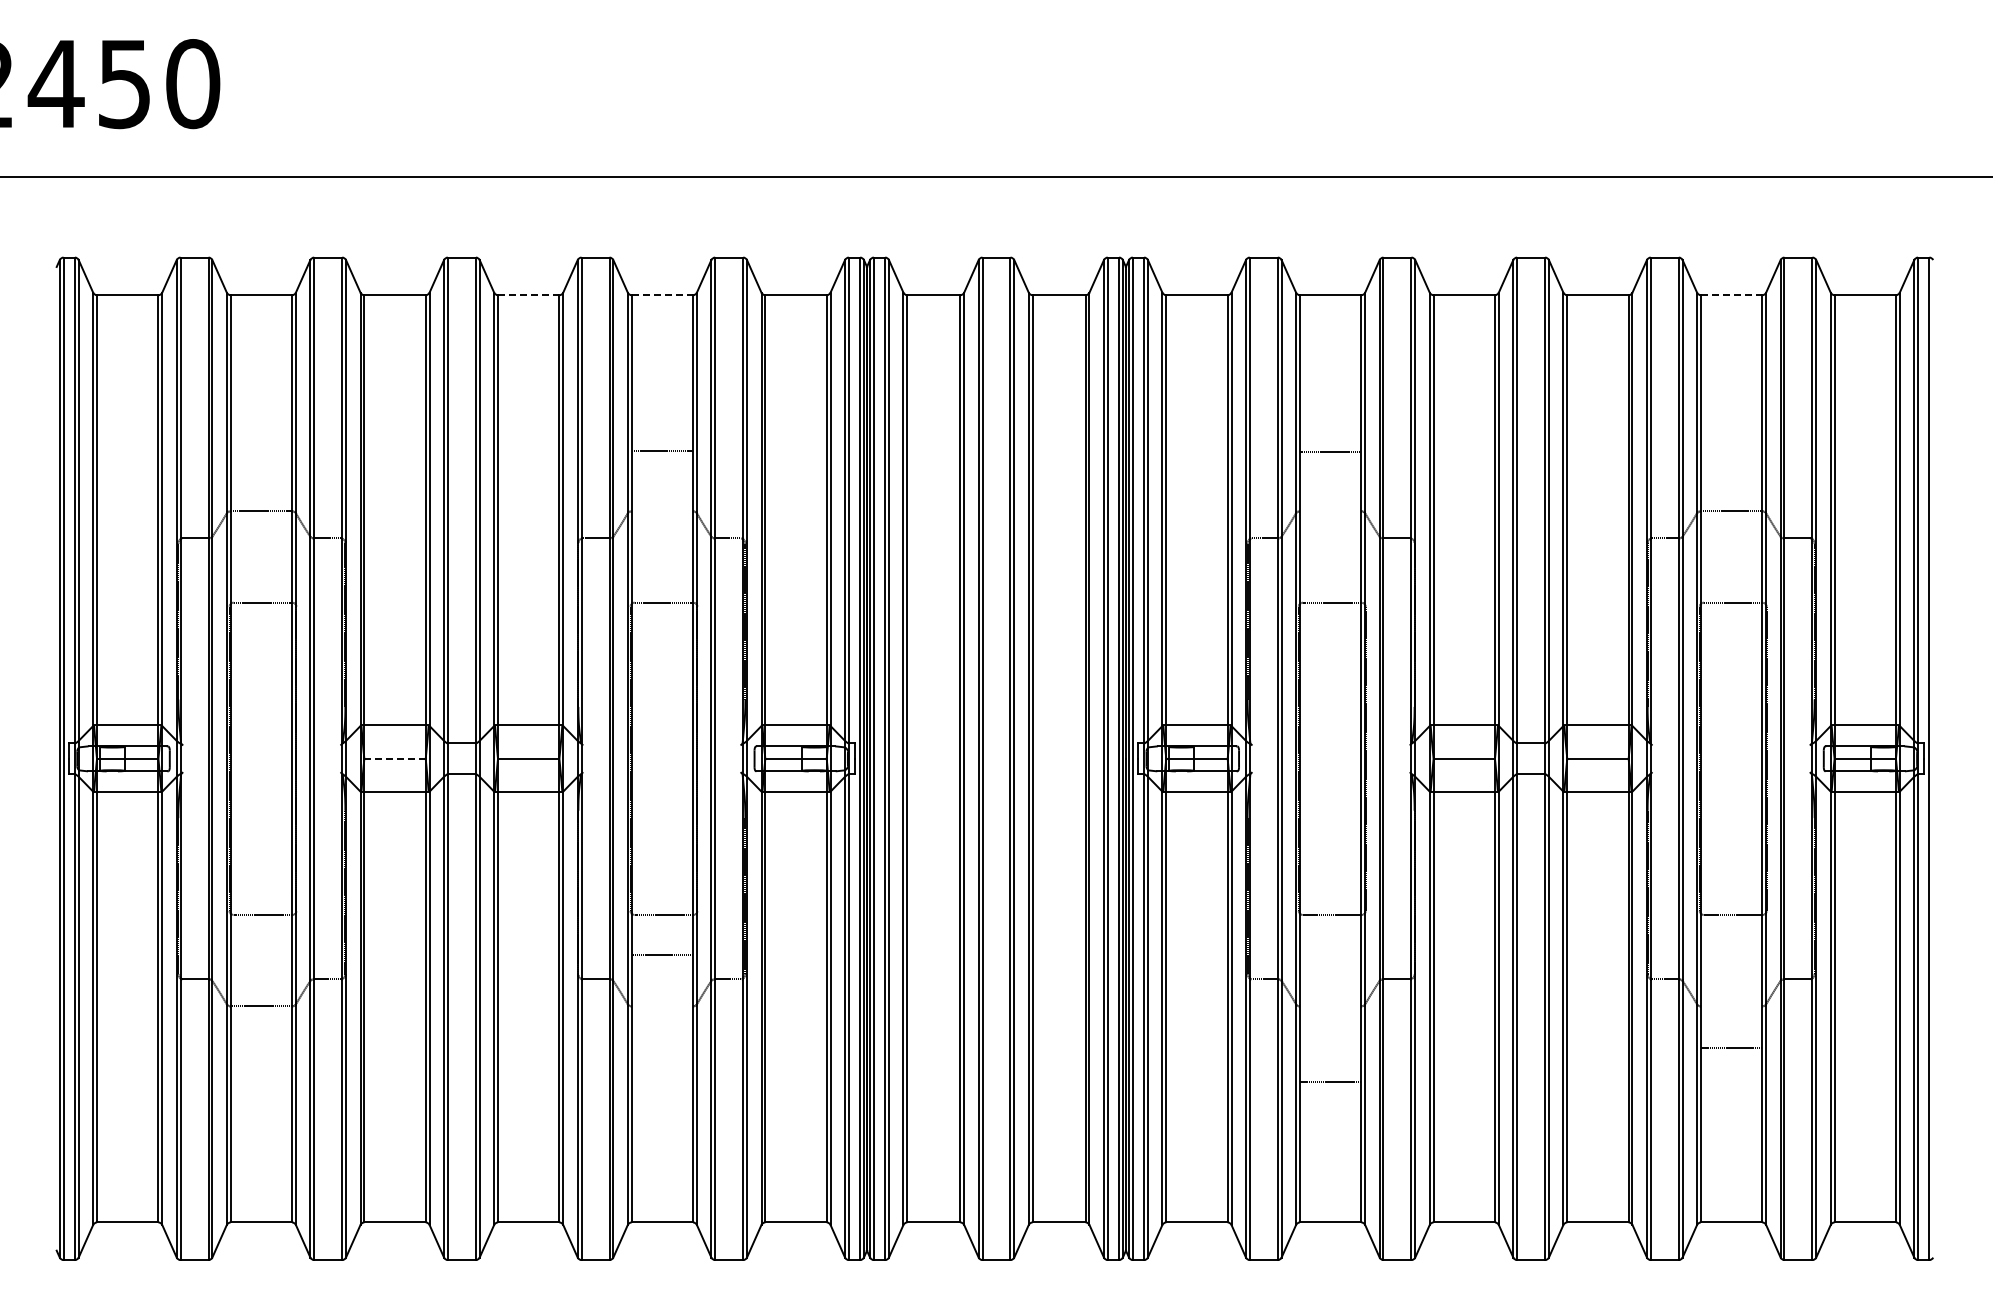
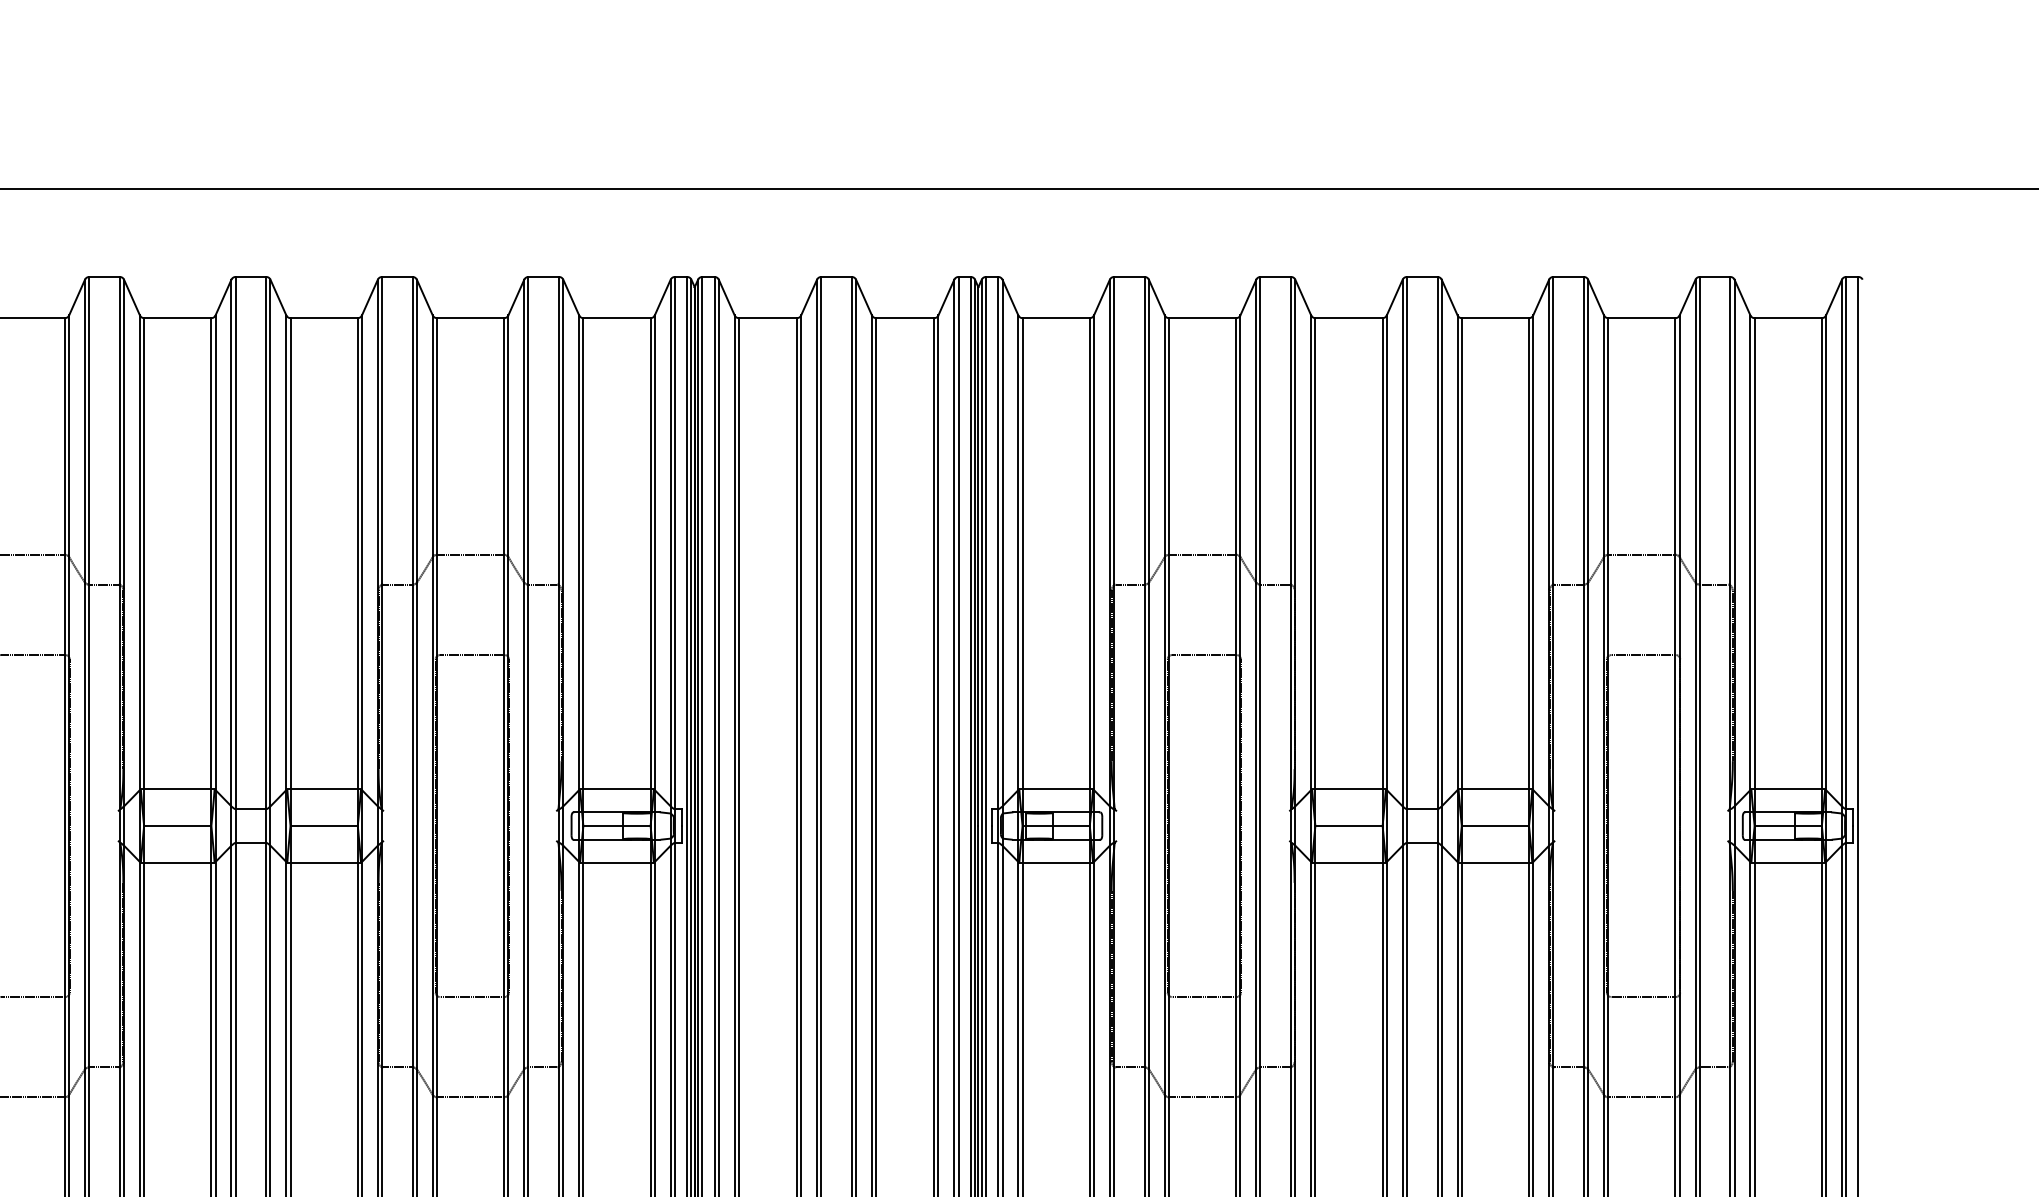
line: (528, 295) -> (323, 318), dashed -> solid
line: (662, 295) -> (470, 318), dashed -> solid
line: (1731, 295) -> (1641, 318), dashed -> solid
line: (662, 451) -> (470, 555), moved
line: (1330, 452) -> (1202, 555), moved
line: (395, 758) -> (178, 825), dashed -> solid
line: (662, 955) -> (470, 1097), moved
line: (1731, 1048) -> (1641, 1097), moved
line: (1330, 1082) -> (1202, 1097), moved

